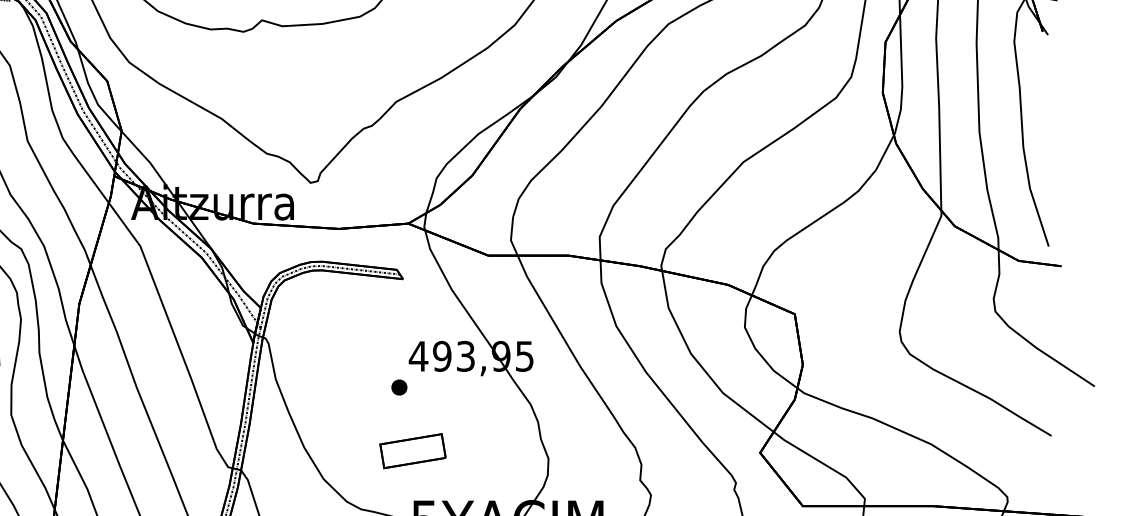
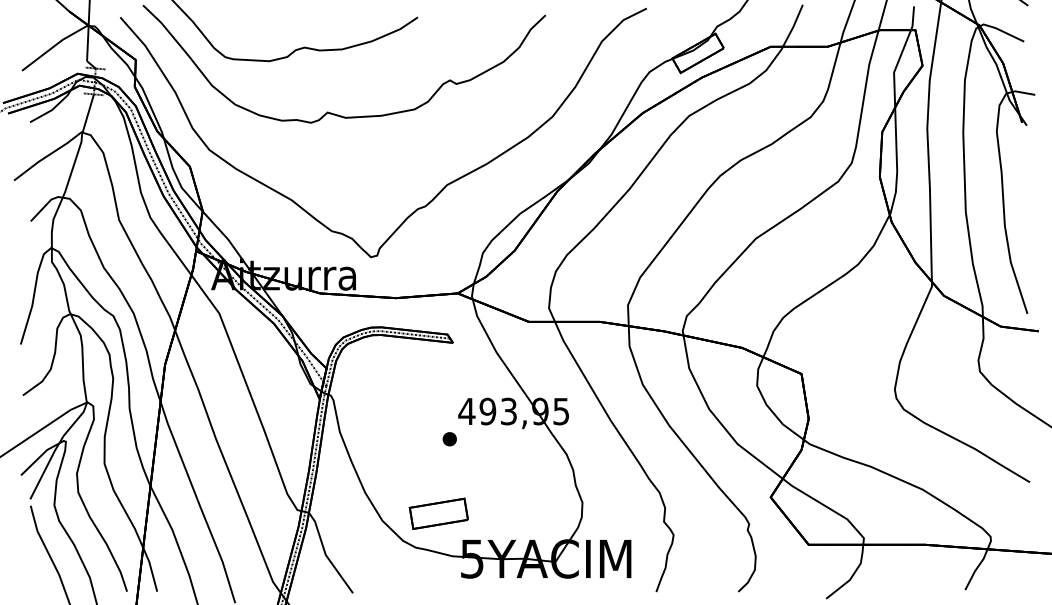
part: (412, 450) -> (438, 513), moved

